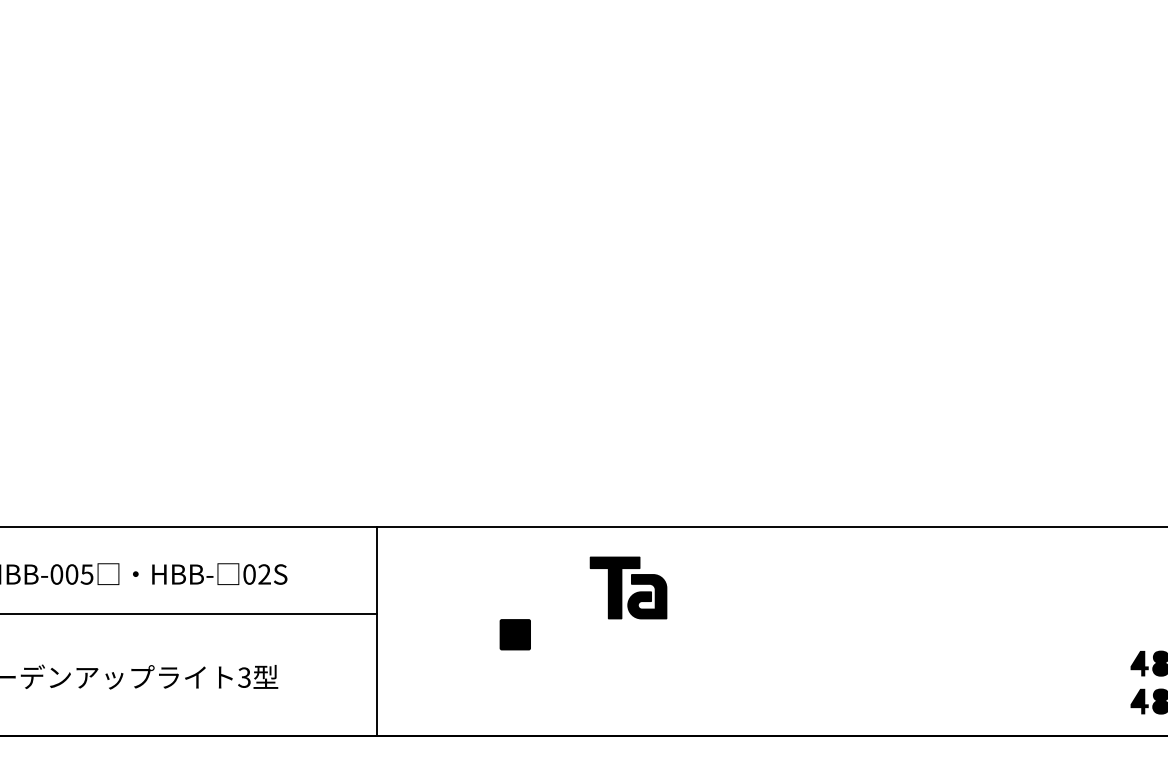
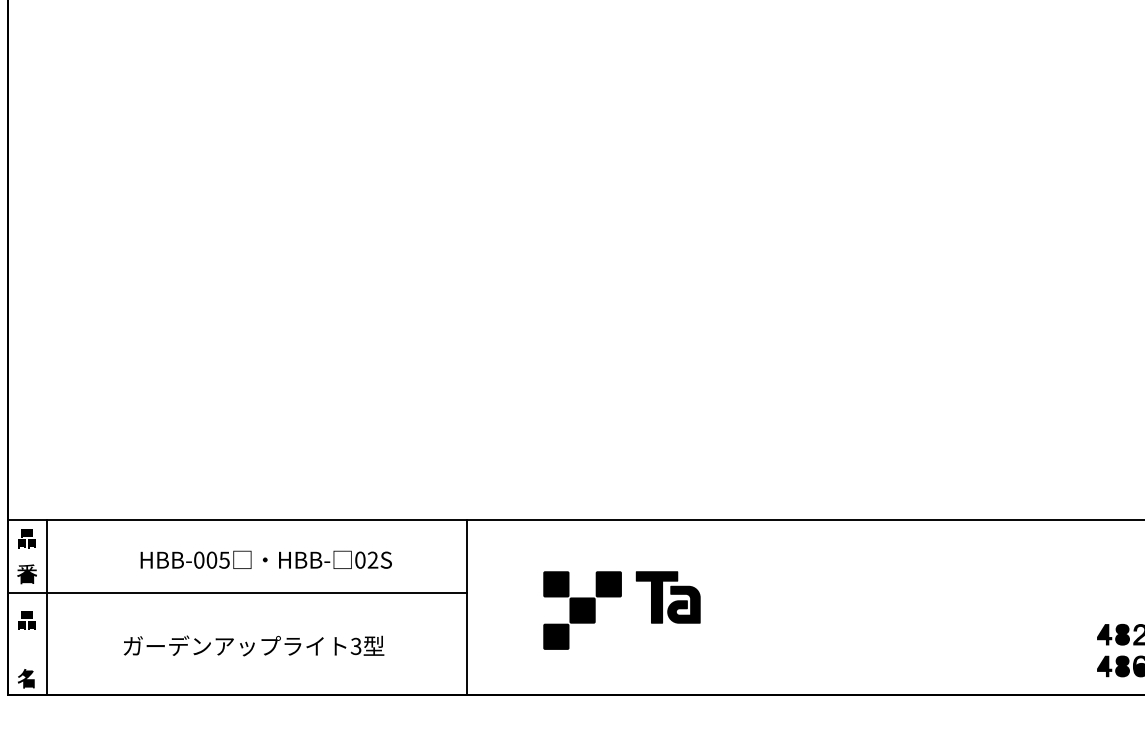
part: (627, 588) -> (667, 597), moved
fill: (484, 603) -> (556, 584), added
fill: (546, 603) -> (608, 584), added
fill: (484, 665) -> (556, 636), added

